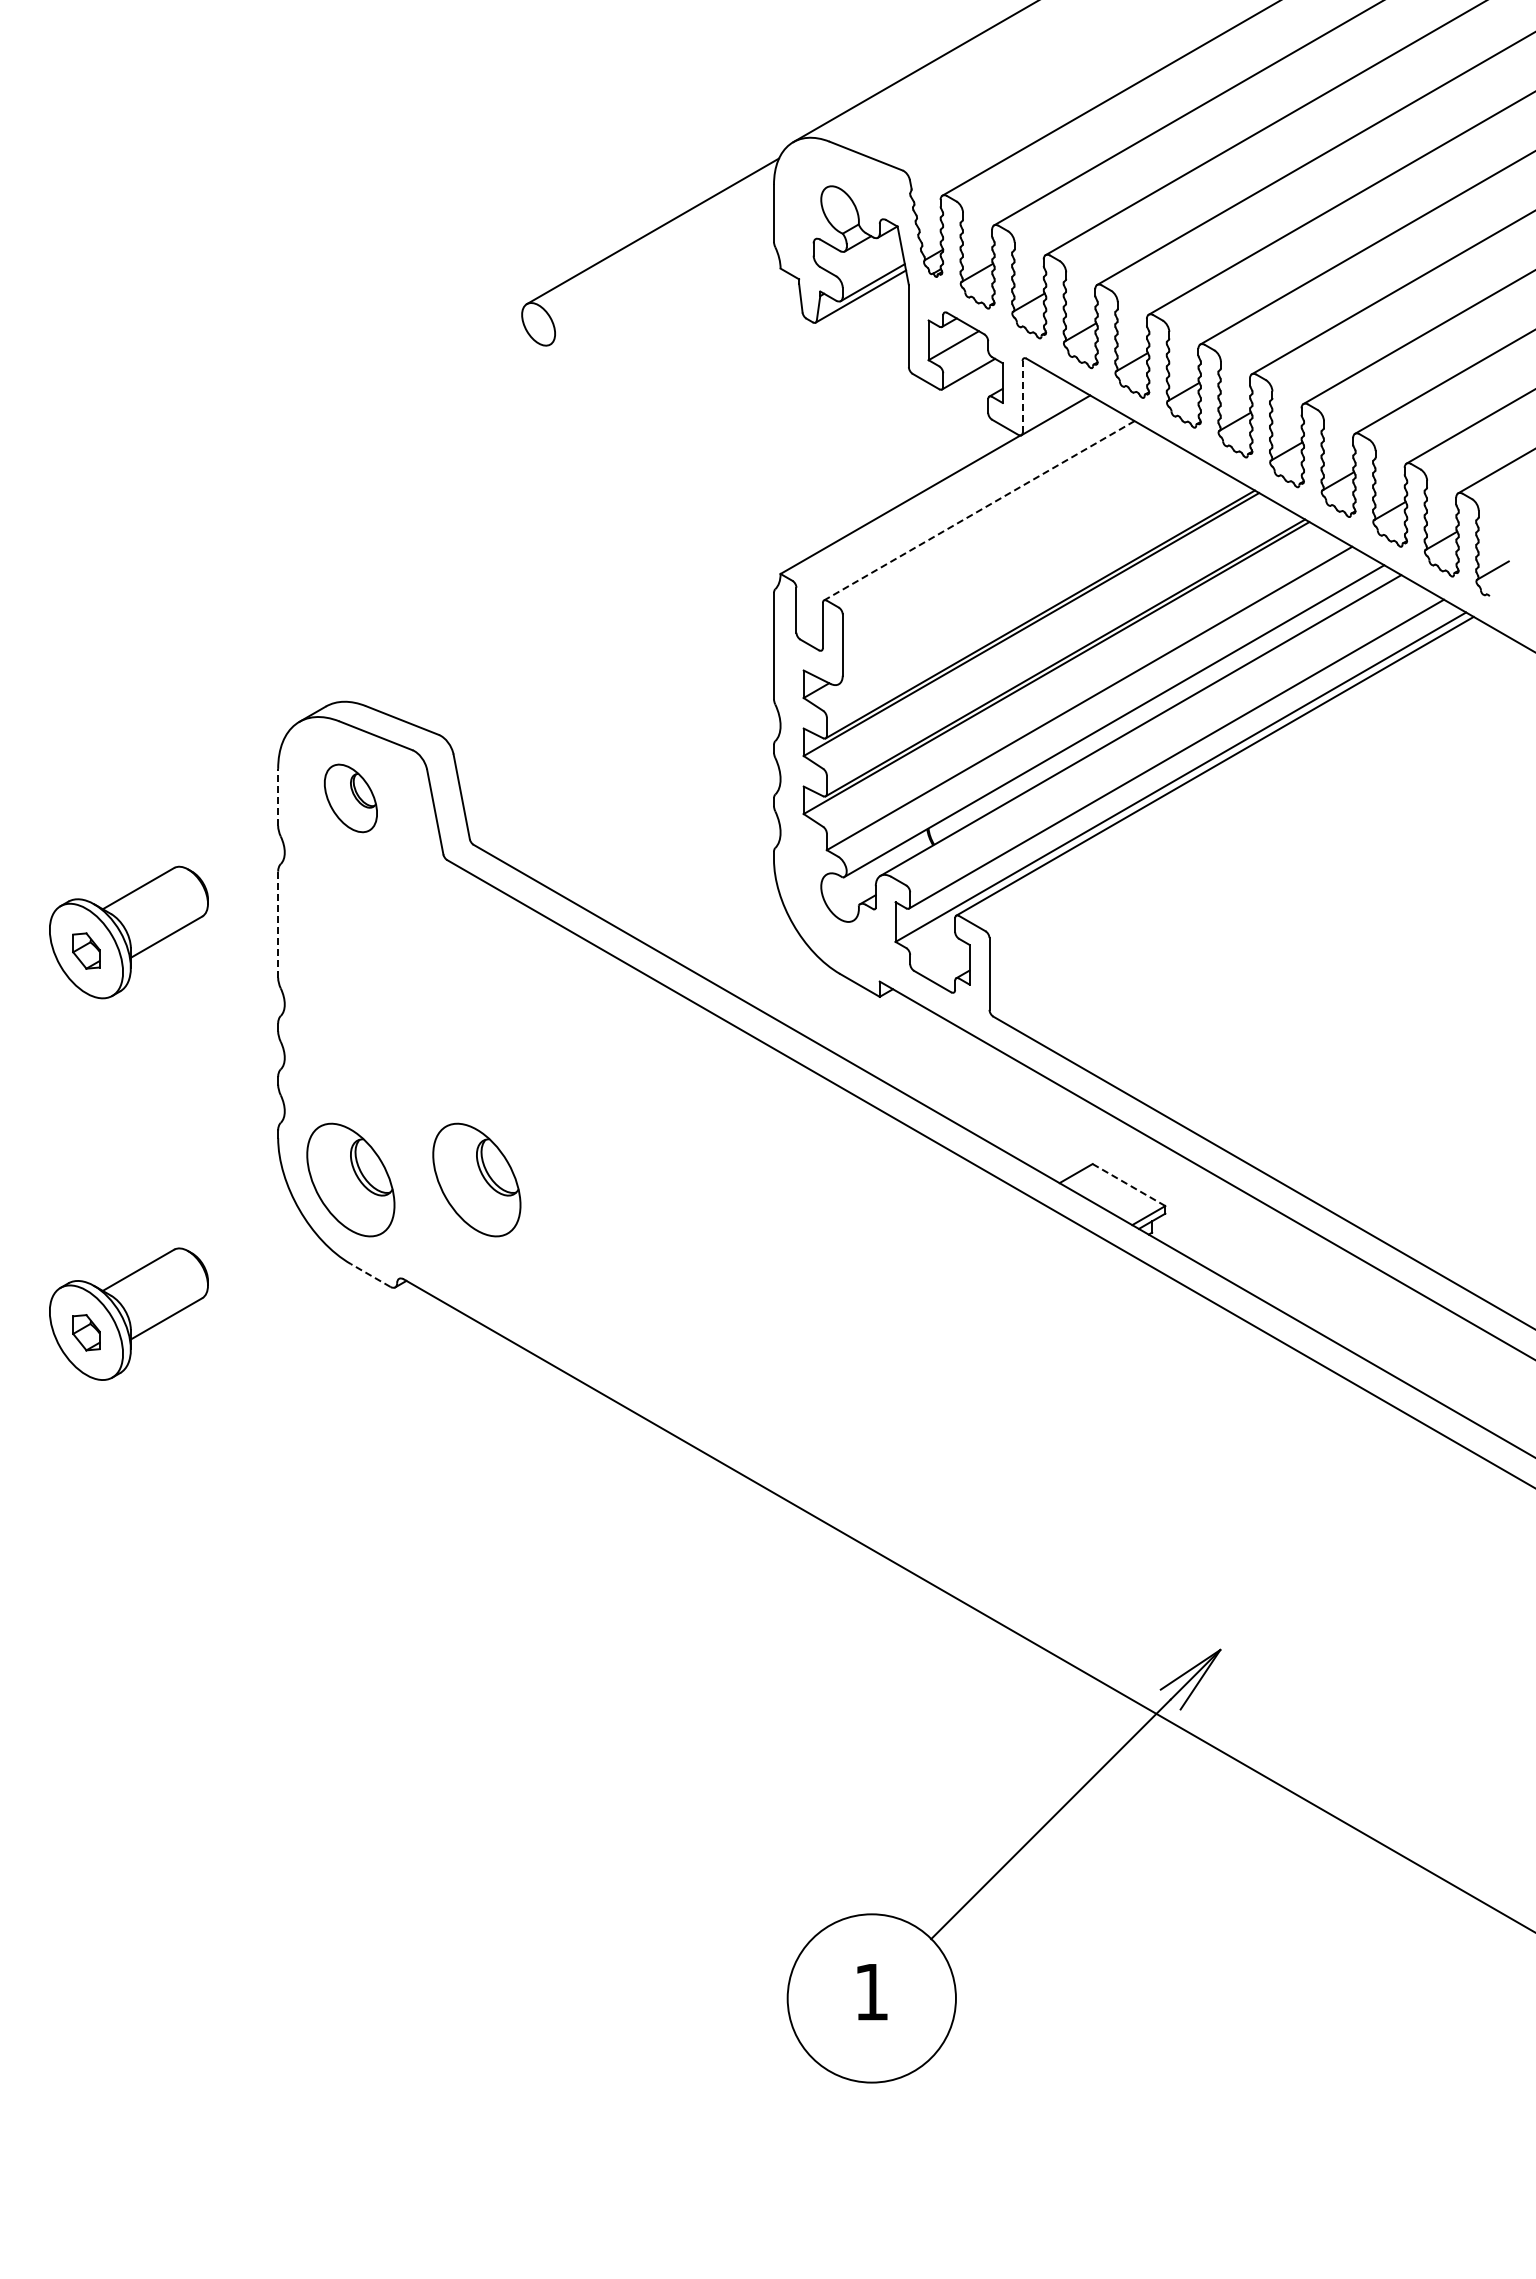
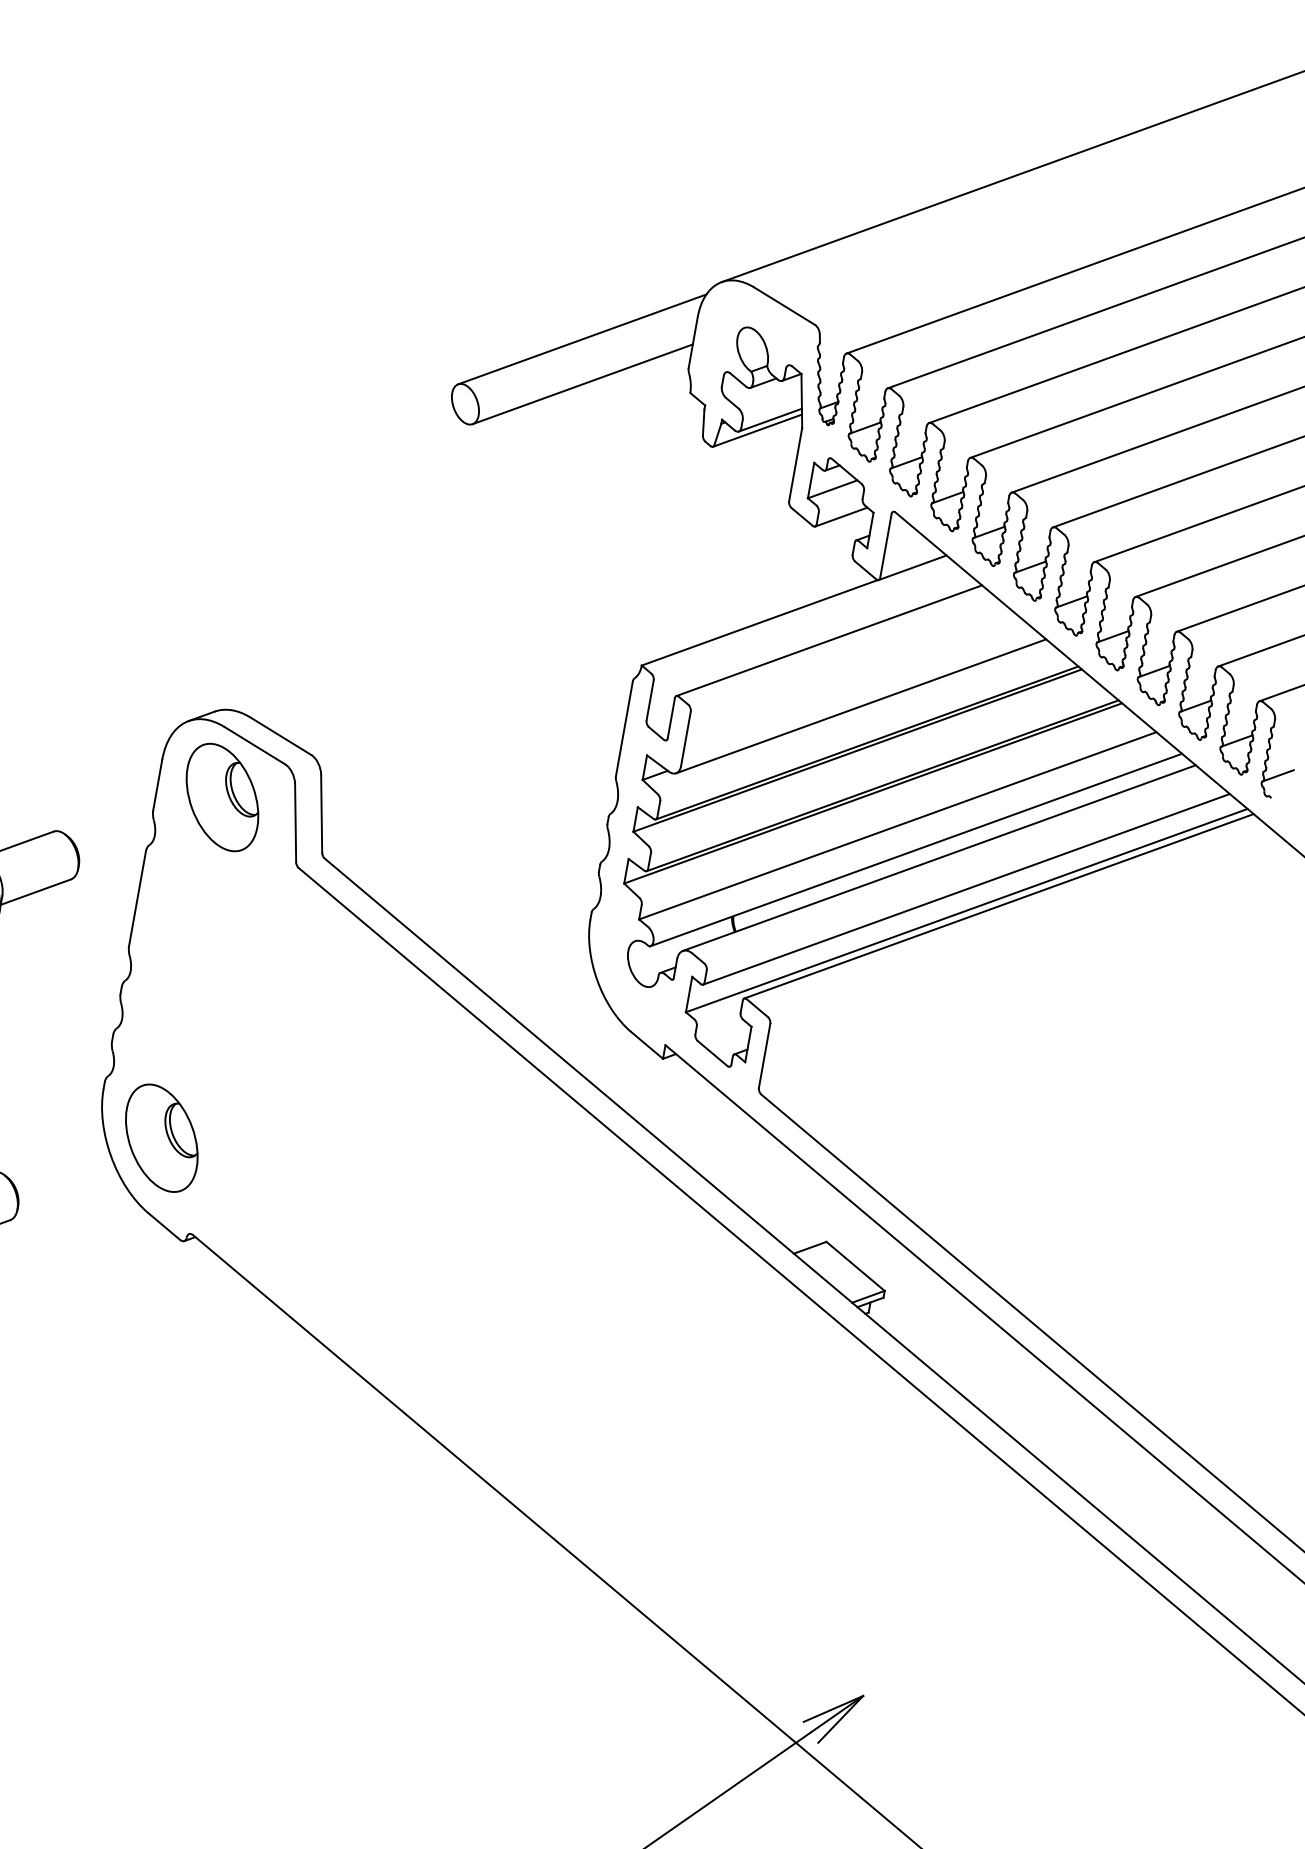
line: (661, 279) -> (582, 383), added
line: (1022, 396) -> (885, 545), dashed -> solid
line: (978, 511) -> (828, 641), dashed -> solid
line: (1026, 575) -> (861, 706), added
line: (278, 796) -> (158, 784), dashed -> solid
part: (350, 798) -> (222, 797), size x1.67
line: (278, 924) -> (137, 898), dashed -> solid
part: (476, 1179) -> (274, 1157), removed
line: (1129, 1185) -> (855, 1266), dashed -> solid
line: (370, 1275) -> (164, 1226), dashed -> solid

